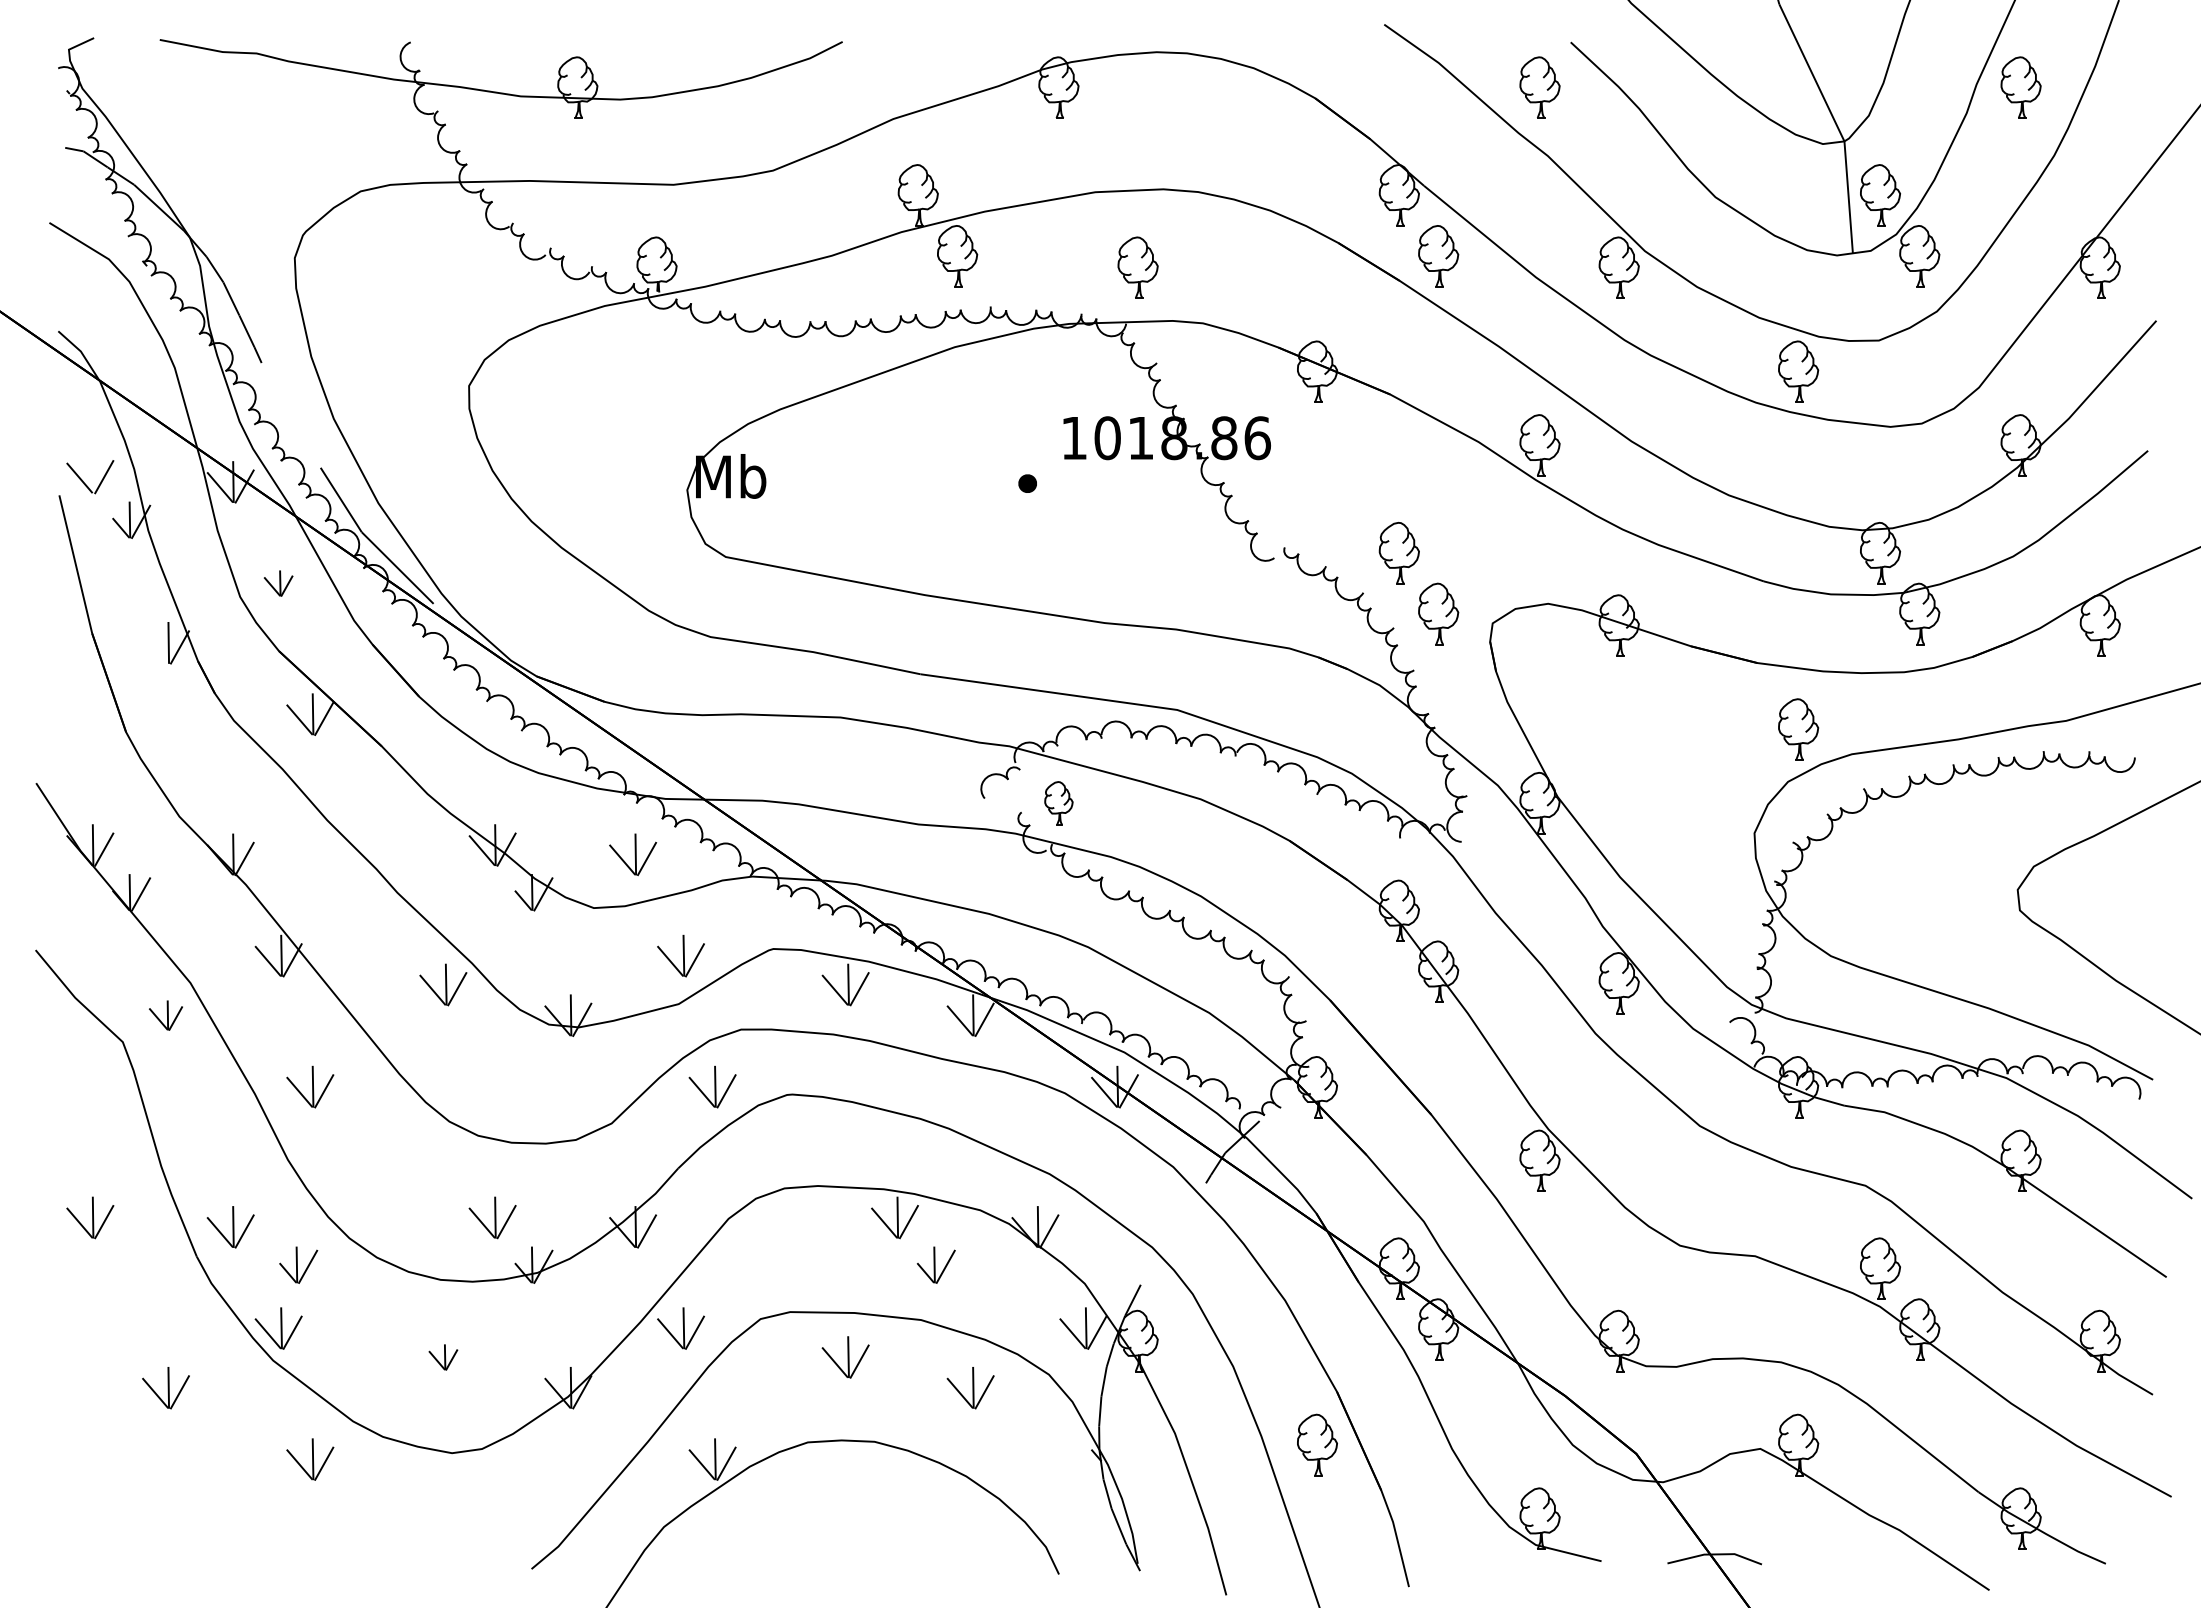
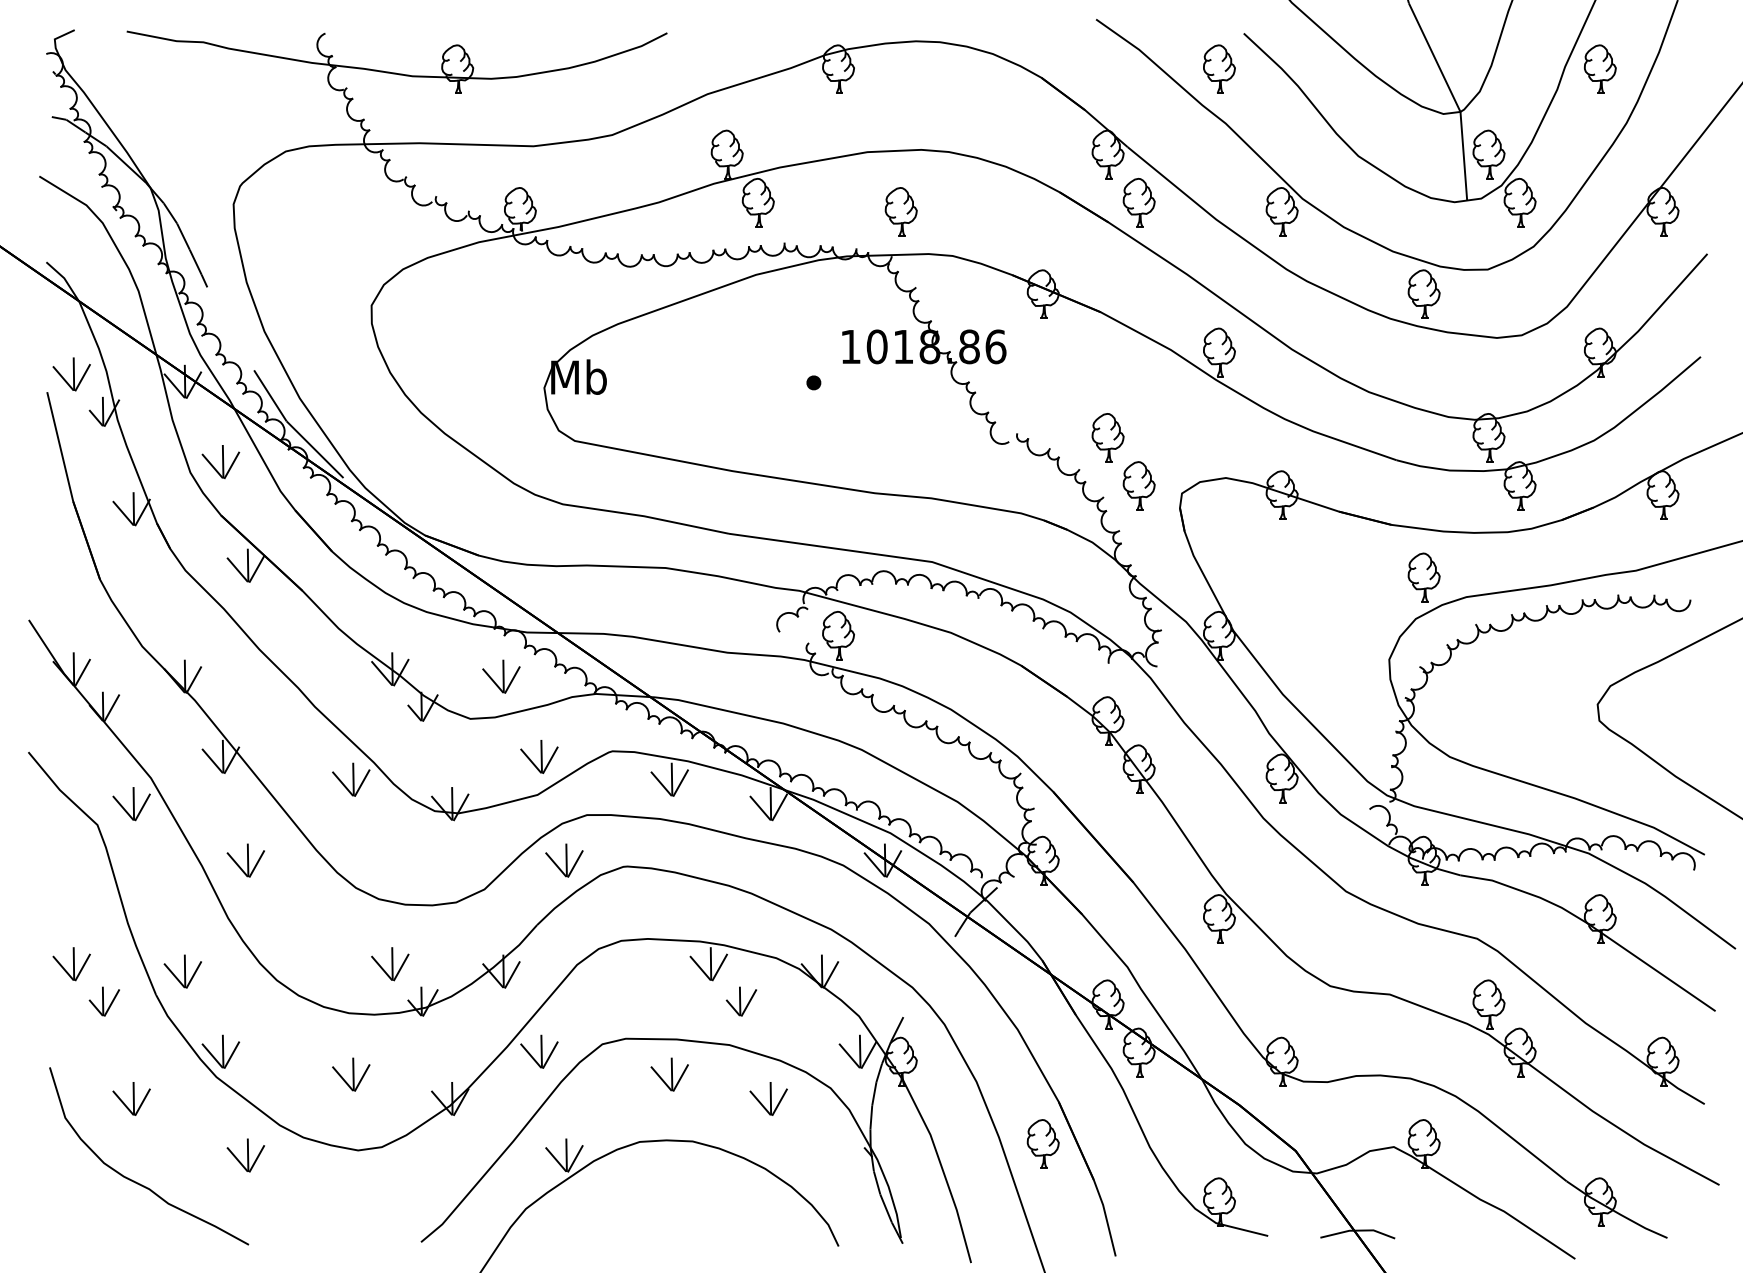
line: (92, 472) -> (73, 374), added
part: (278, 583) -> (220, 461), size x1.67
line: (155, 648) -> (123, 513), added
part: (1058, 803) -> (838, 636), size x1.43
part: (165, 1015) -> (131, 803), size x1.43
part: (298, 1264) -> (104, 1001), moved
part: (443, 1357) -> (351, 1074), size x1.67
curve: (171, 1492) -> (136, 1181), added

